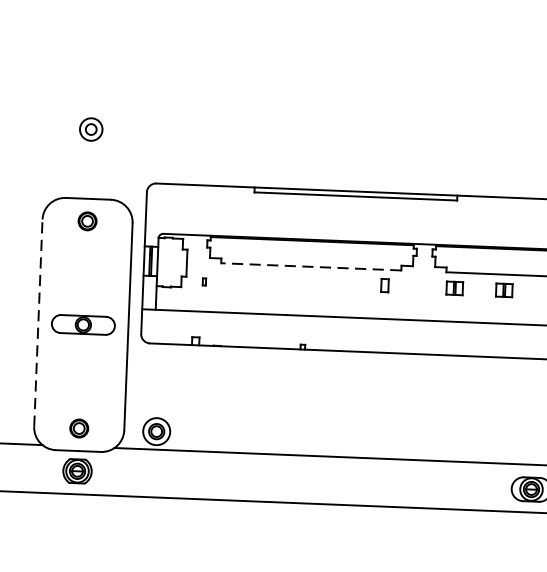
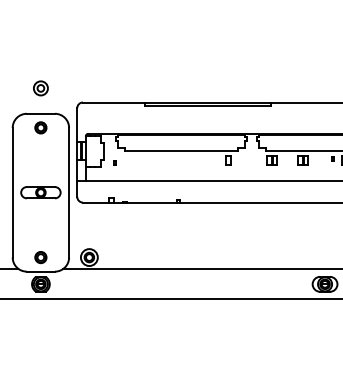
part: (90, 129) -> (40, 88), moved
line: (310, 266) -> (181, 150), dashed -> solid
line: (38, 322) -> (12, 192), dashed -> solid

